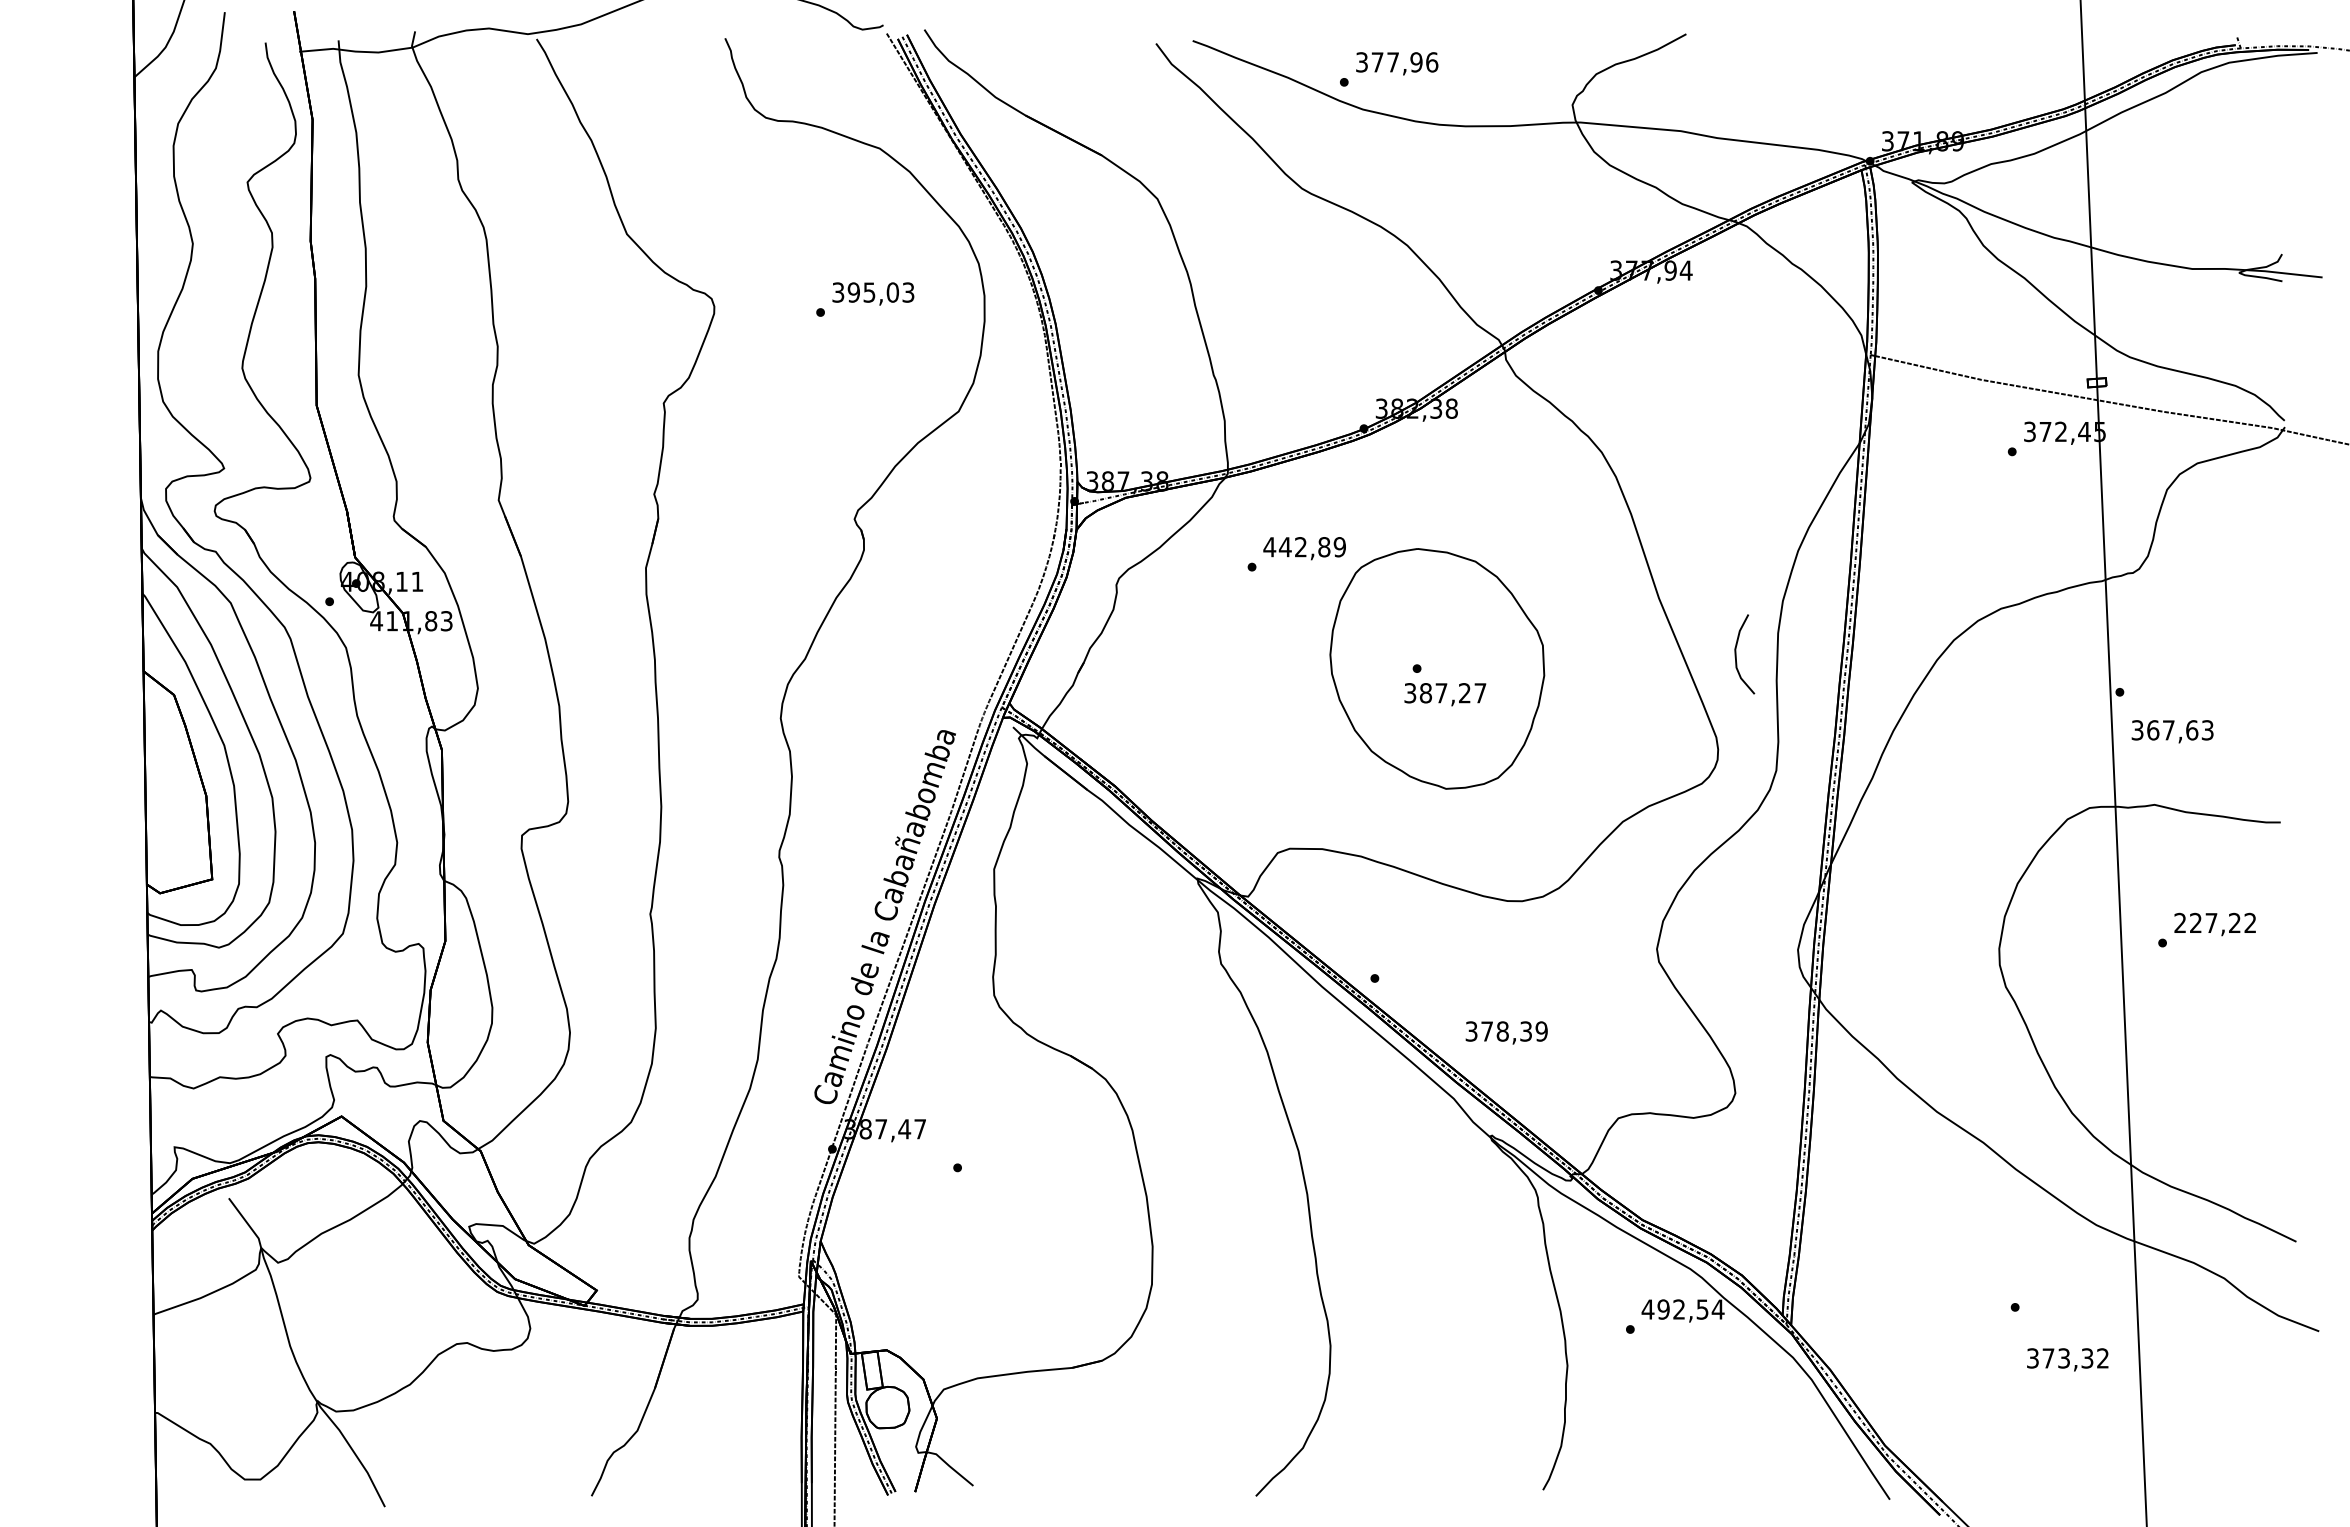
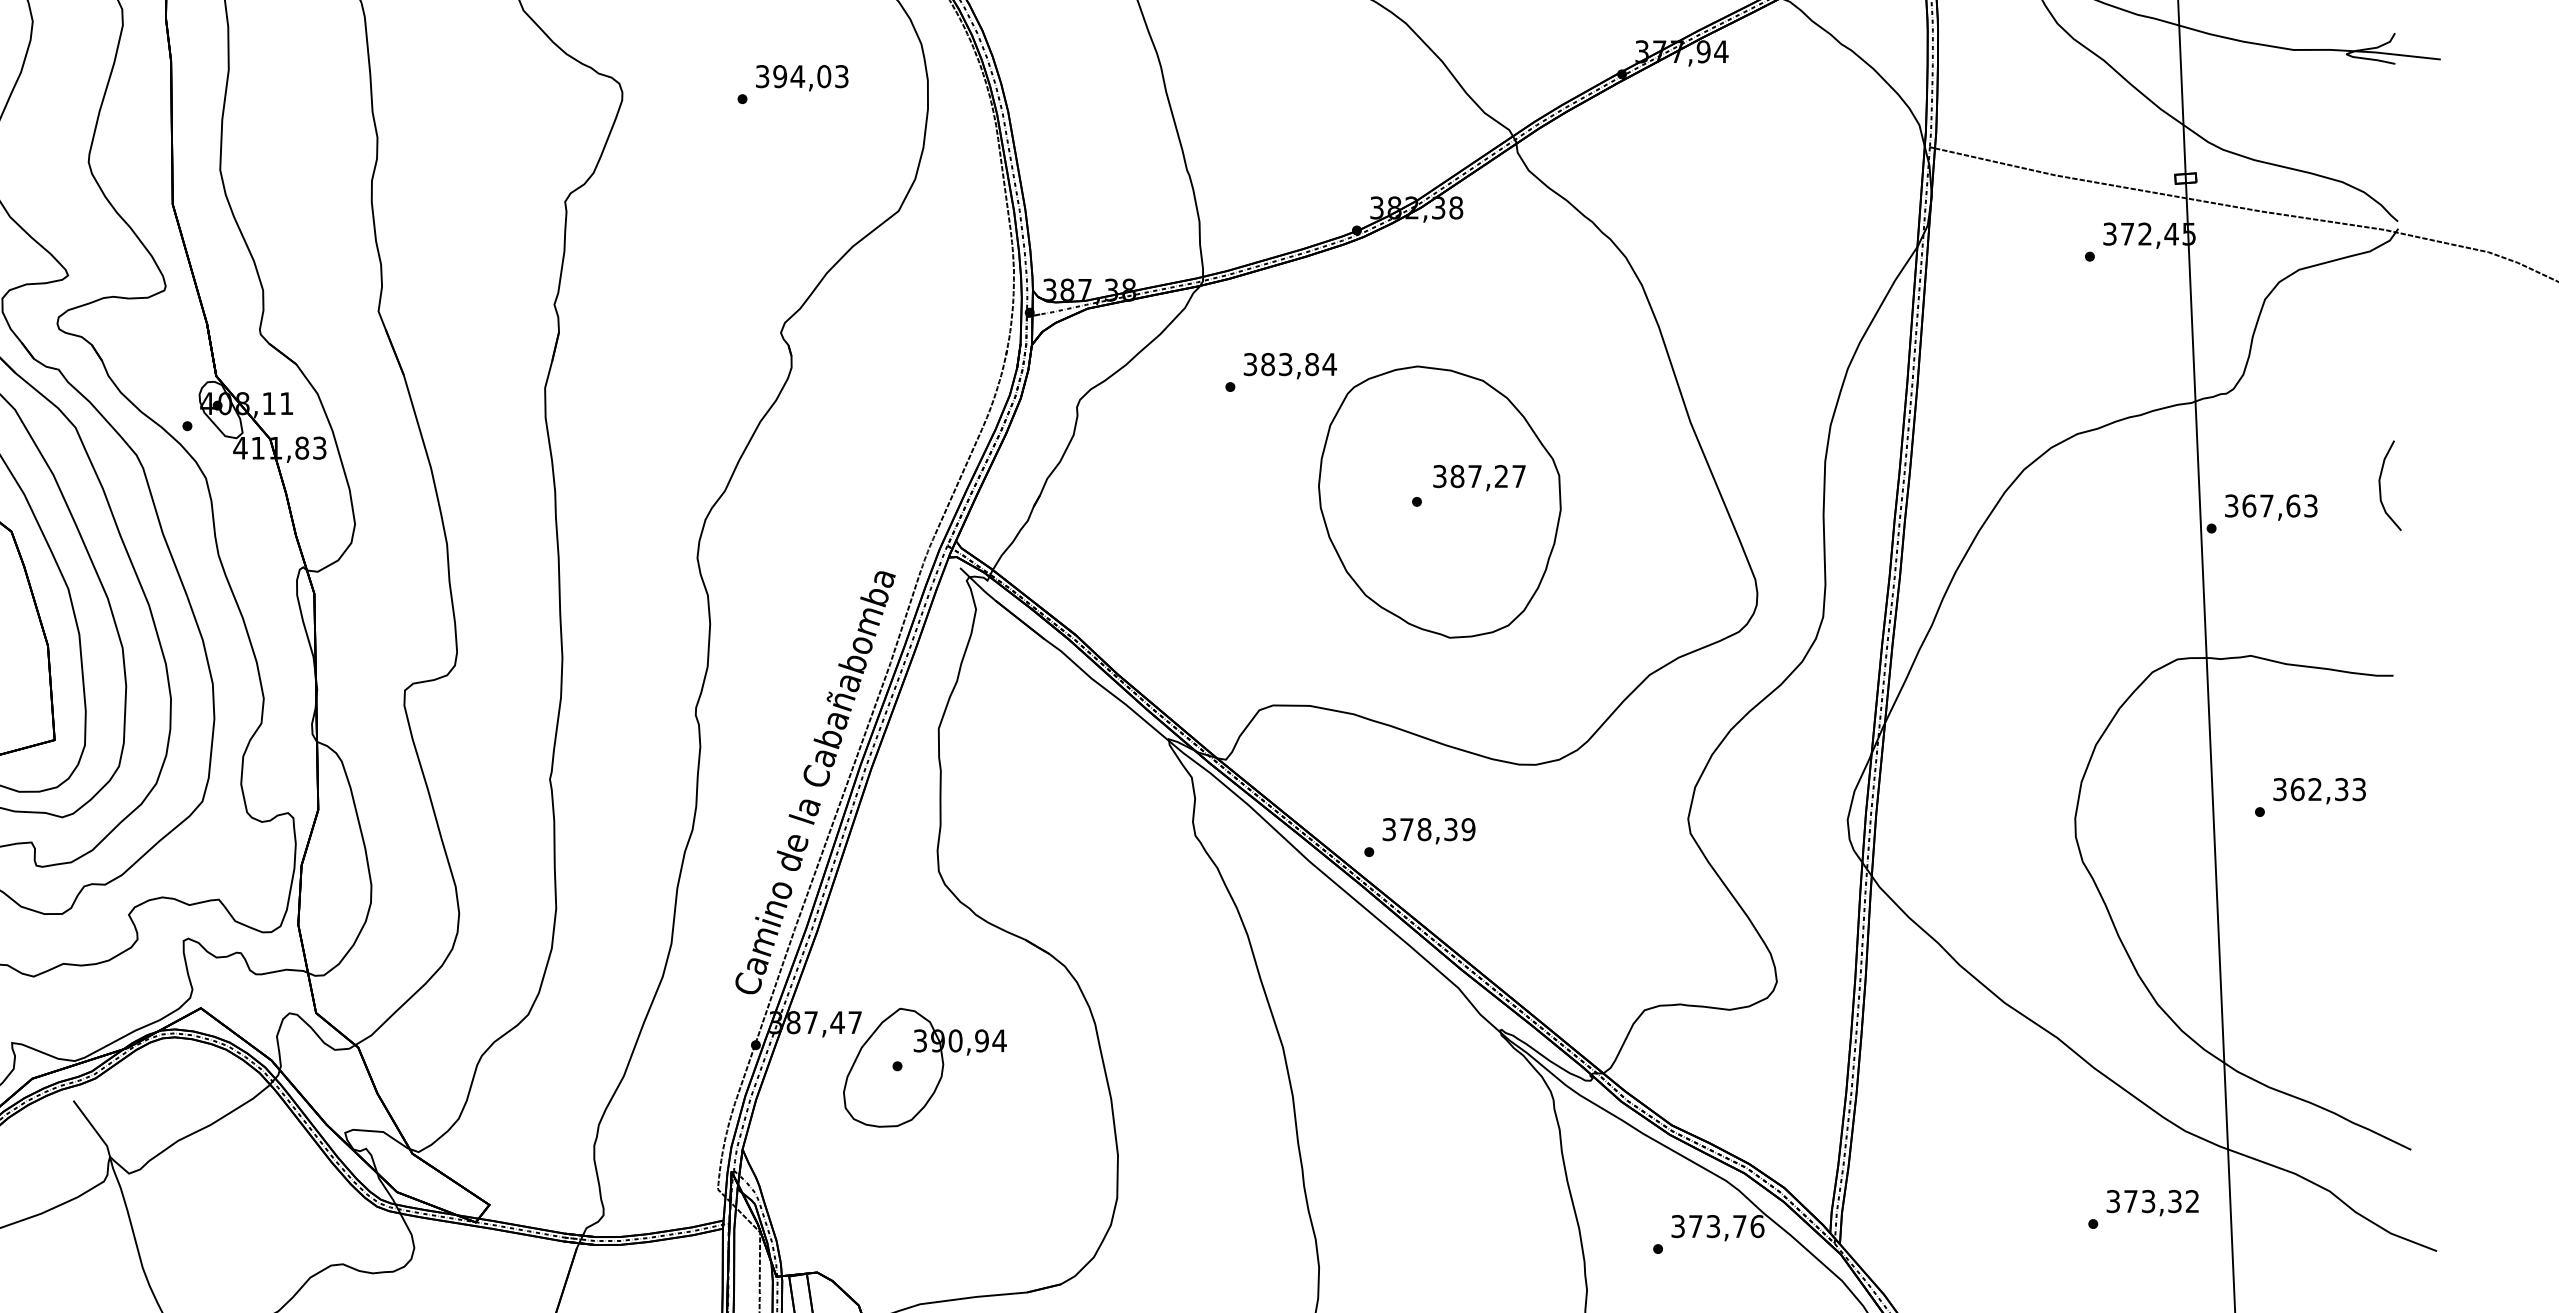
text: (869, 292) -> (797, 76), 395,03 -> 394,03
text: (1304, 547) -> (1289, 364), 442,89 -> 383,84
curve: (1736, 654) -> (2380, 485), moved
text: (1445, 694) -> (1479, 477), moved
text: (2172, 731) -> (2271, 507), moved
text: (2215, 922) -> (2319, 788), 227,22 -> 362,33
text: (1506, 1032) -> (1428, 830), moved
part: (981, 1169) -> (924, 1068), added
text: (1682, 1309) -> (1717, 1226), 492,54 -> 373,76
text: (2067, 1359) -> (2152, 1202), moved

